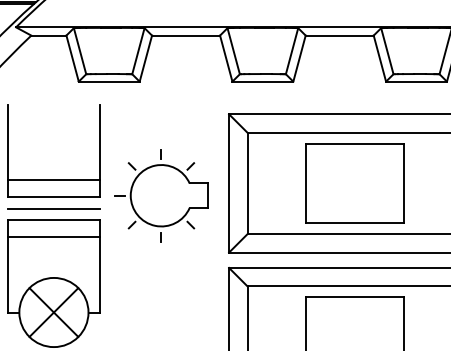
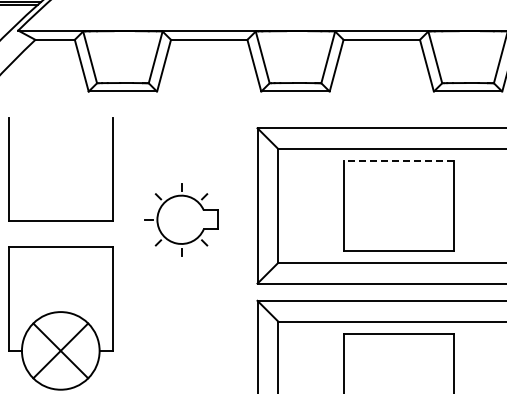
line: (354, 143) -> (398, 161), solid -> dashed
line: (53, 180) -> (60, 202), removed
part: (161, 195) -> (181, 219), size x0.7
line: (53, 208) -> (60, 234), removed
line: (53, 237) -> (60, 266), removed

